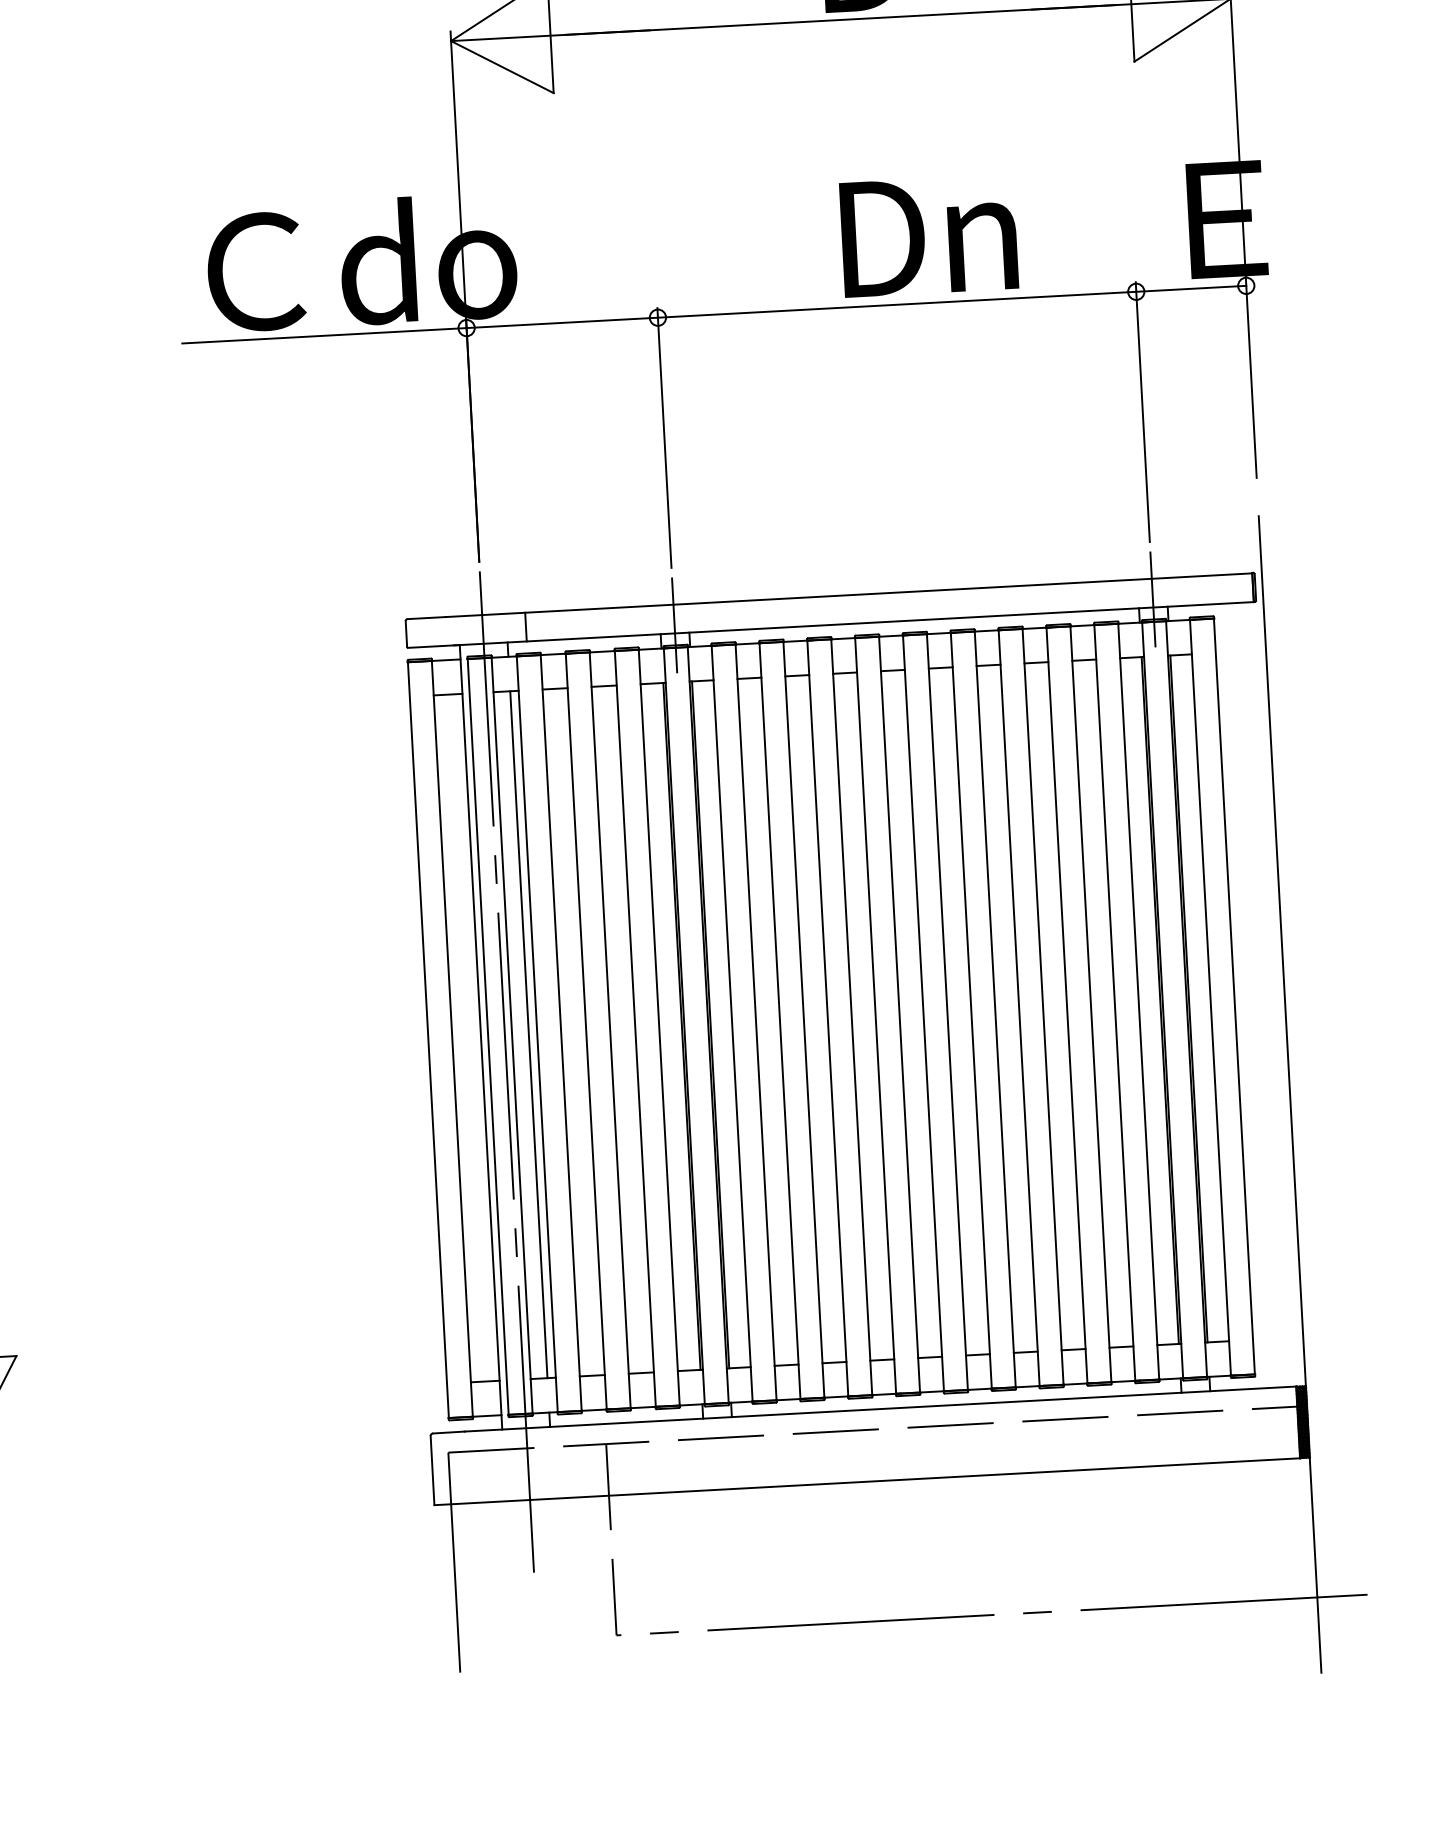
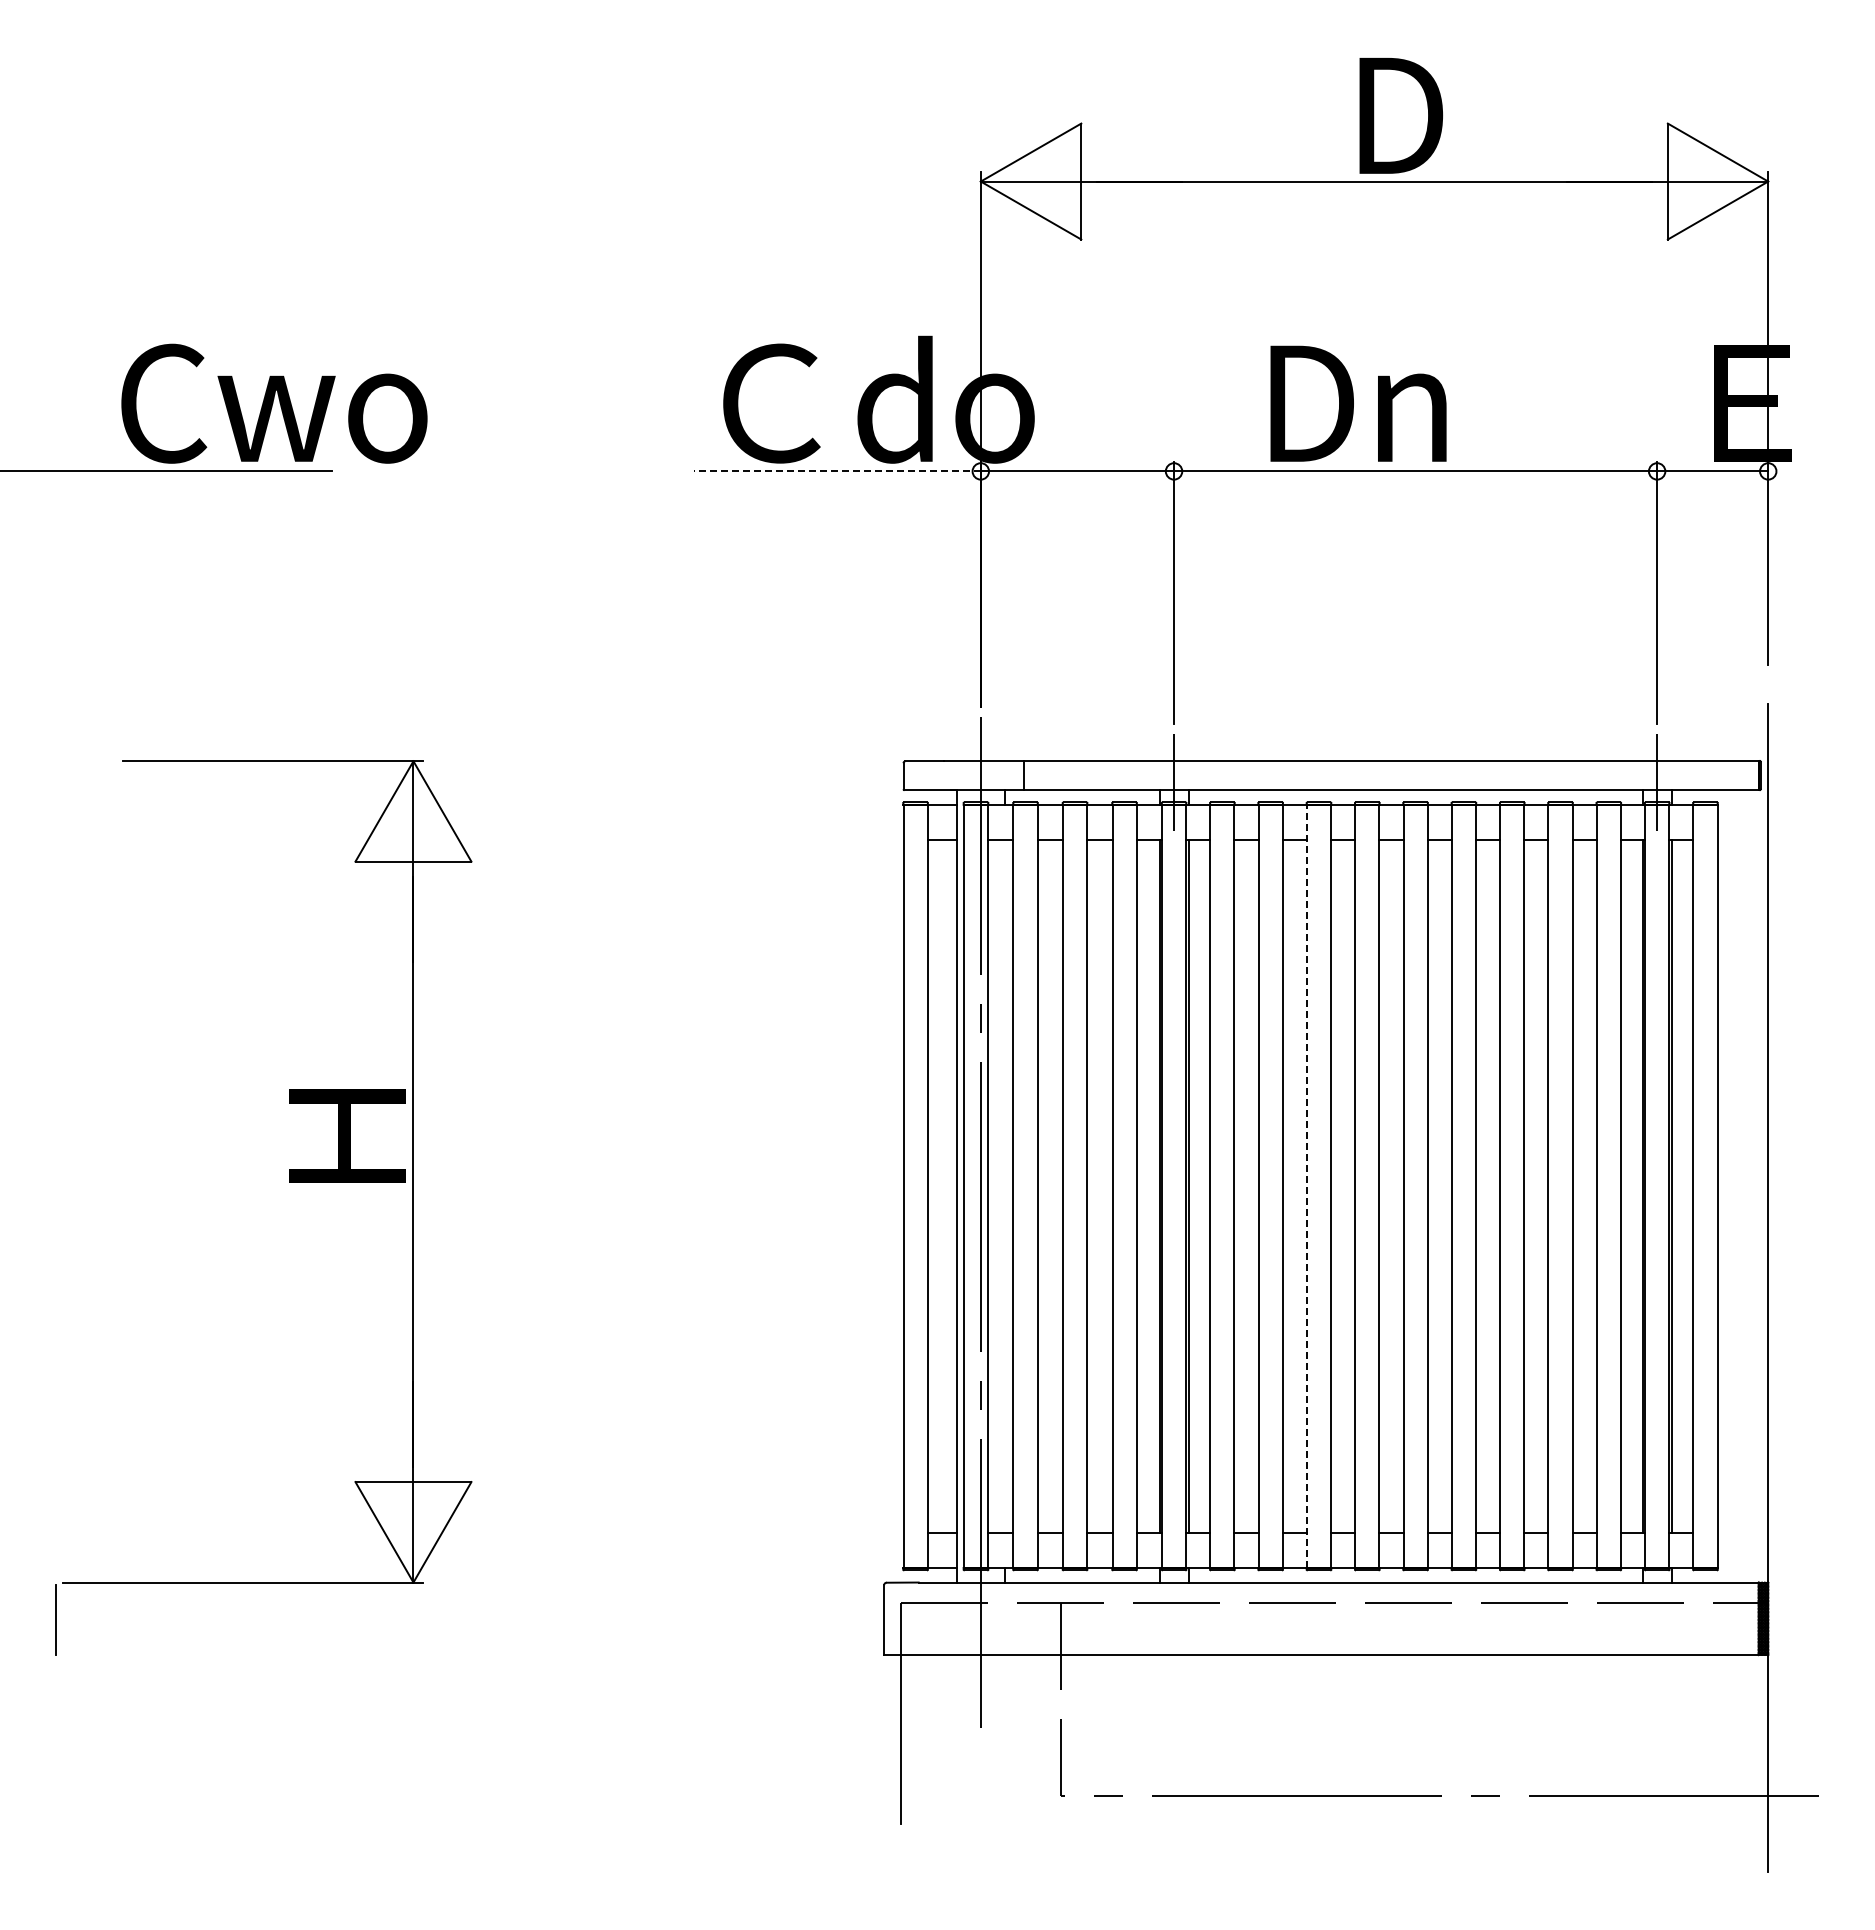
text: (929, 235) -> (1358, 403), moved
line: (324, 335) -> (837, 471), solid -> dashed
line: (827, 1018) -> (1306, 1186), solid -> dashed
line: (528, 1034) -> (1004, 1186), removed

